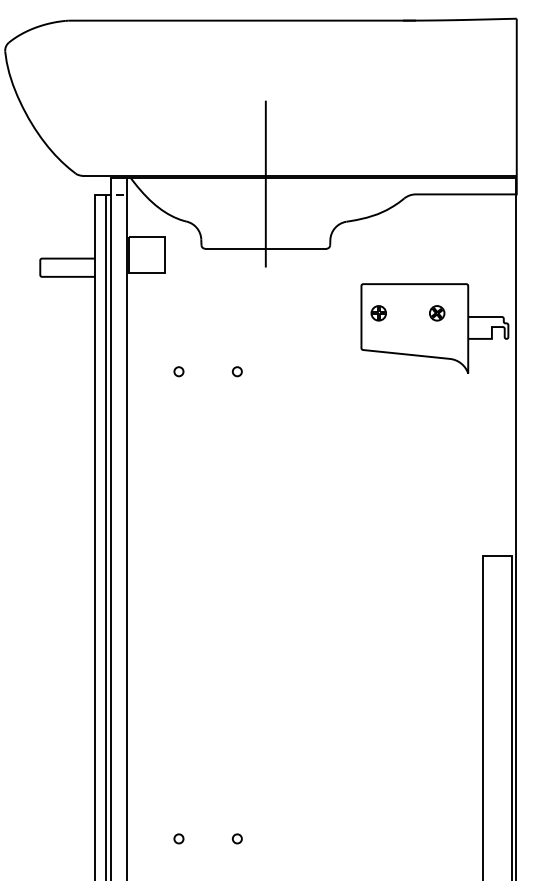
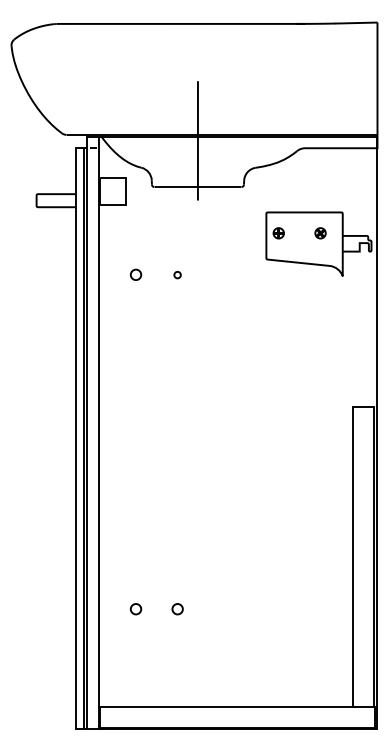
circle: (178, 372) -> (135, 275), size x1.6
circle: (178, 839) -> (135, 609), size x1.6
circle: (237, 839) -> (177, 609), size x1.6

